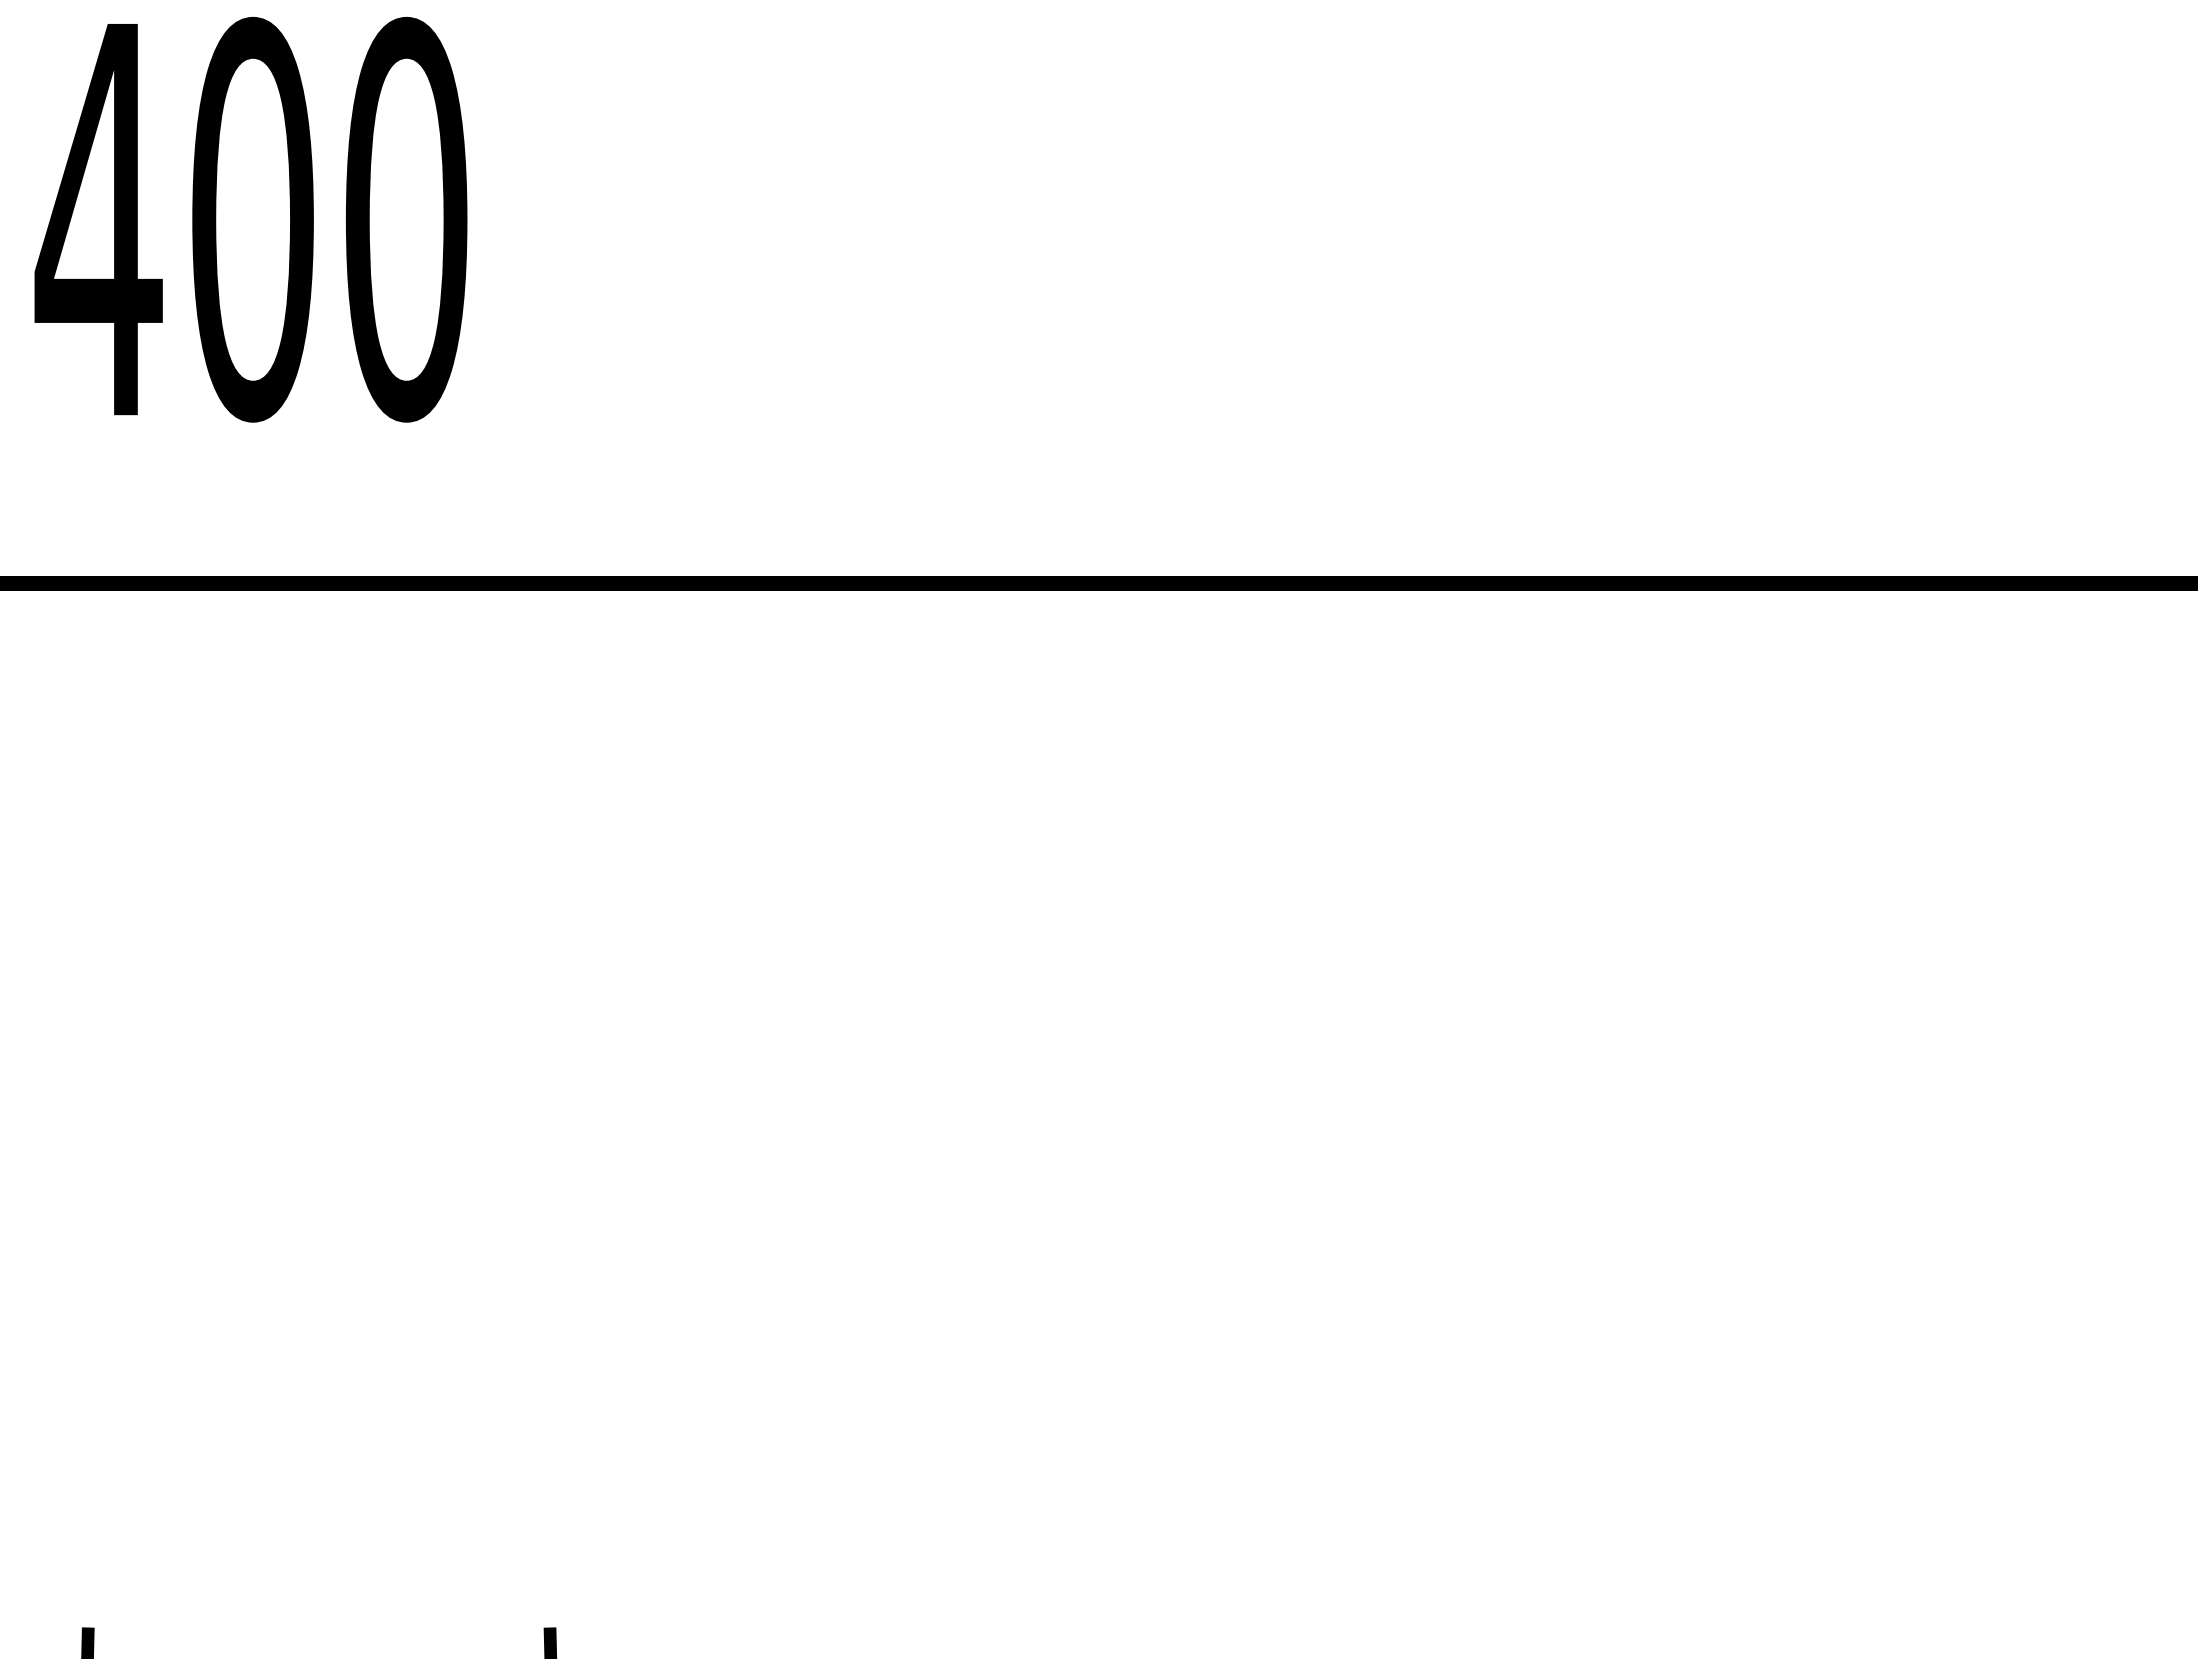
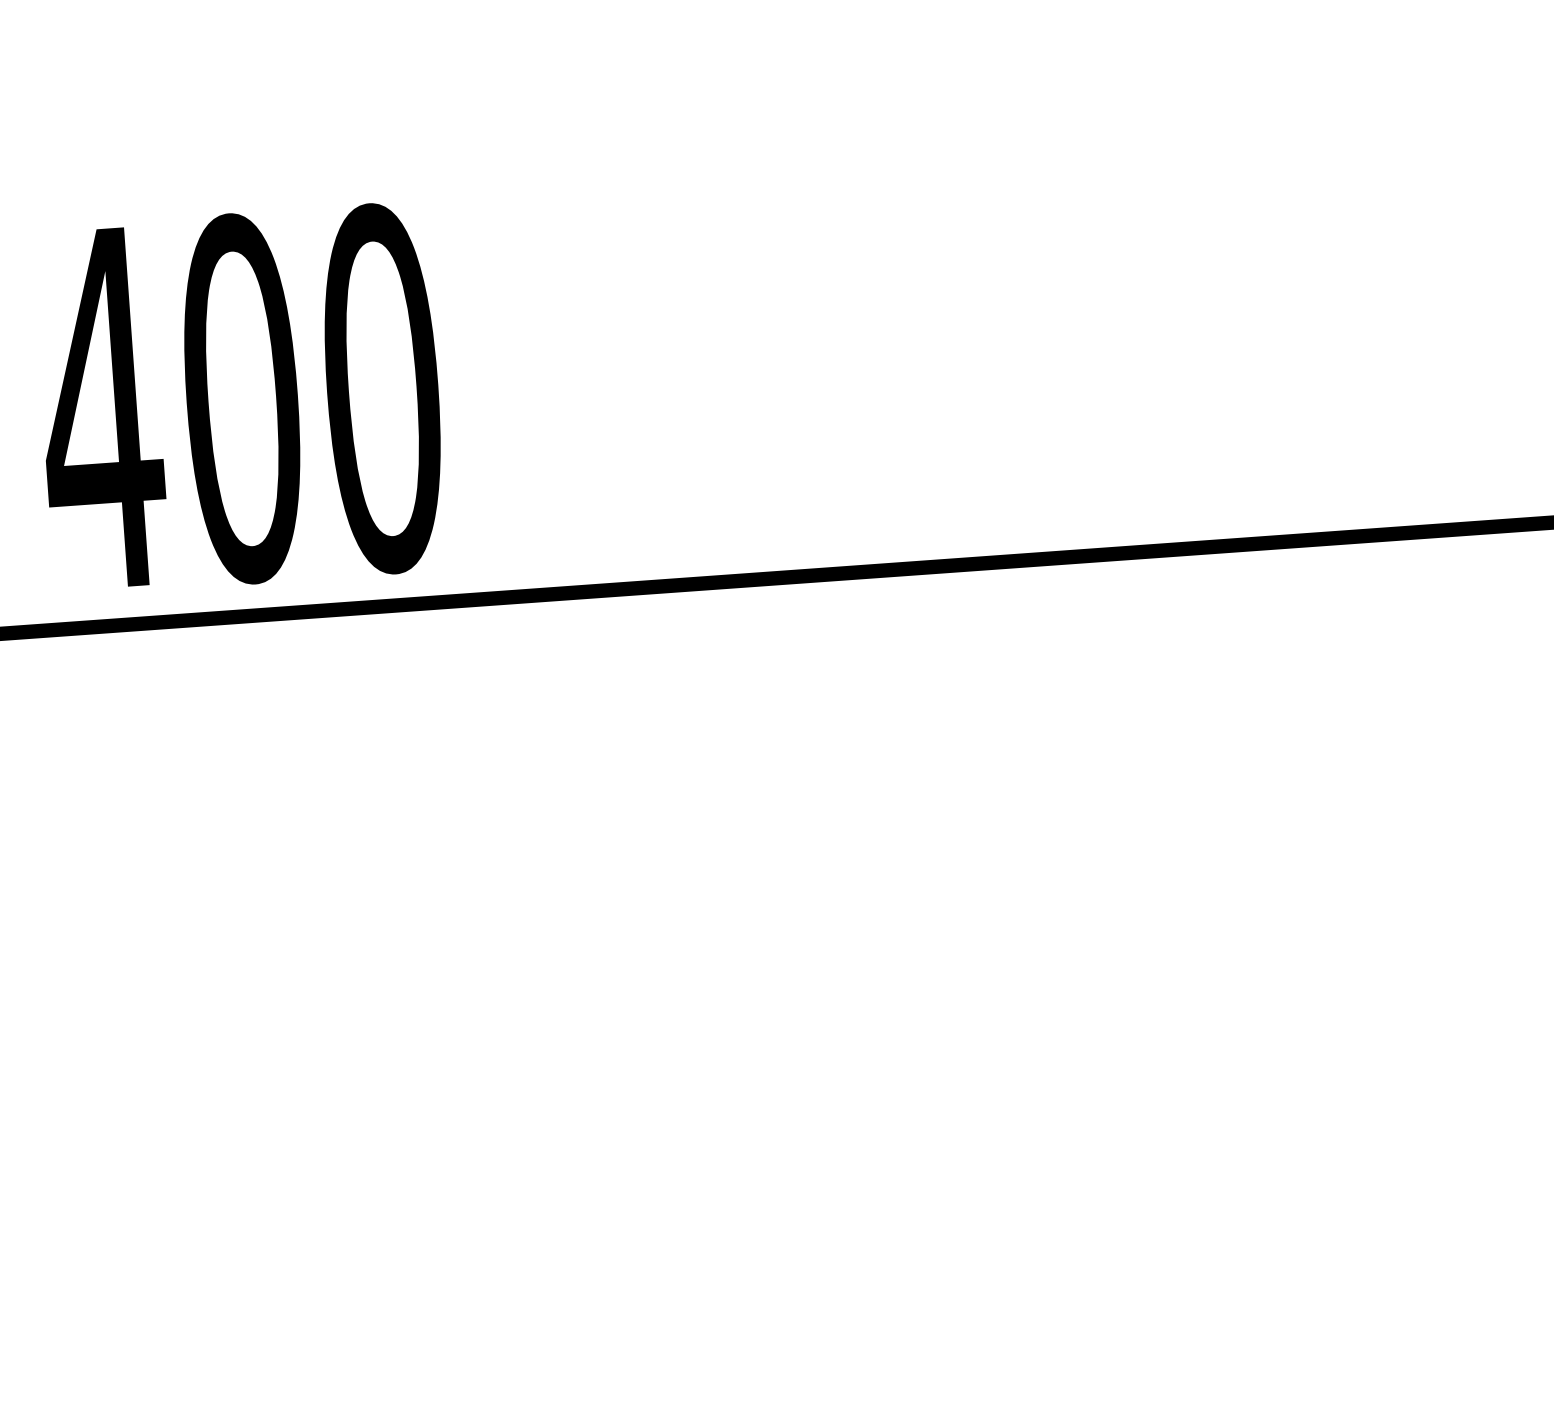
text: (250, 219) -> (239, 398), moved

